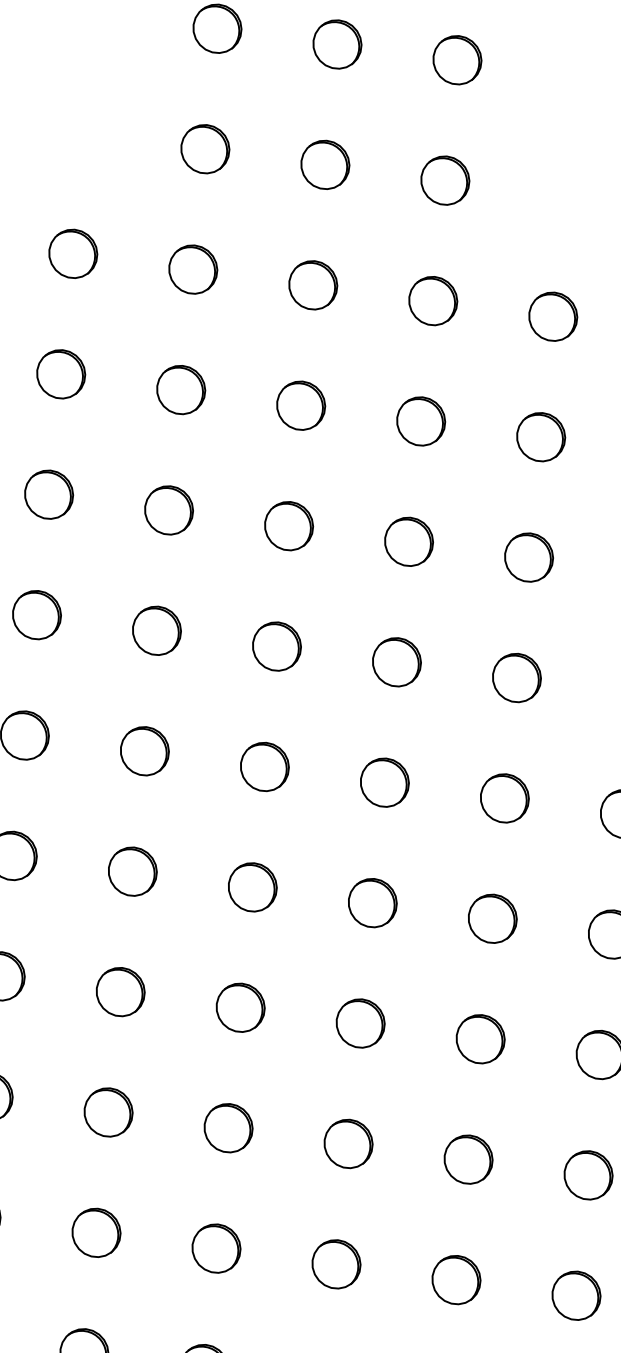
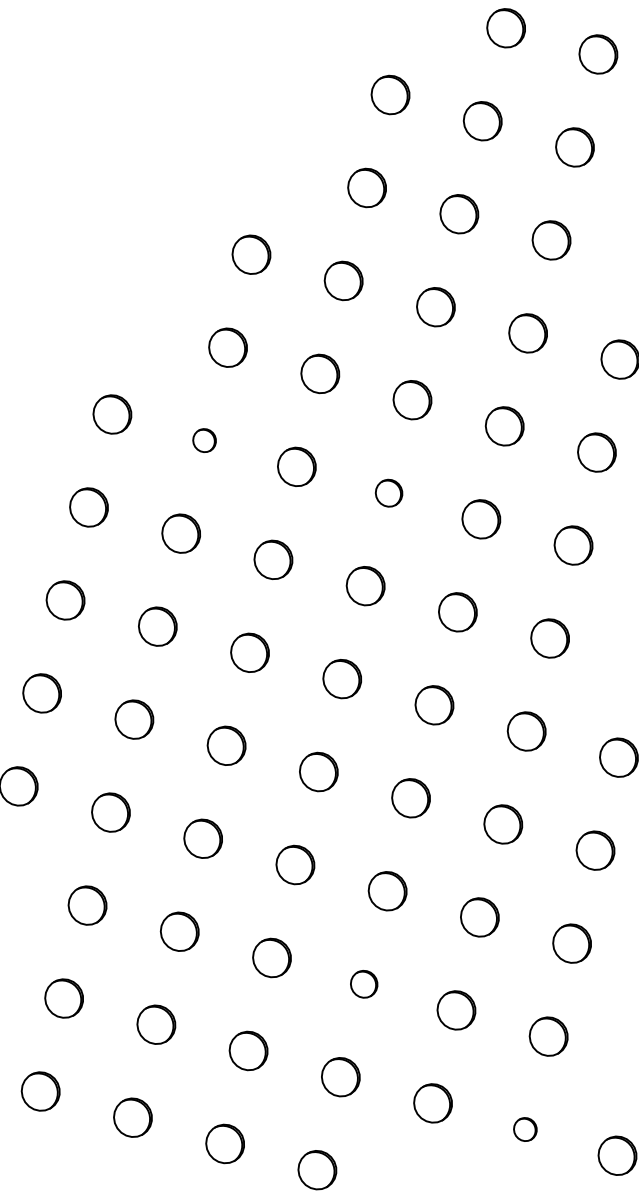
part: (48, 494) -> (204, 440), size x0.6
part: (288, 526) -> (388, 493), size x0.7
part: (347, 1144) -> (363, 984), size x0.7
part: (576, 1295) -> (525, 1129), size x0.6

